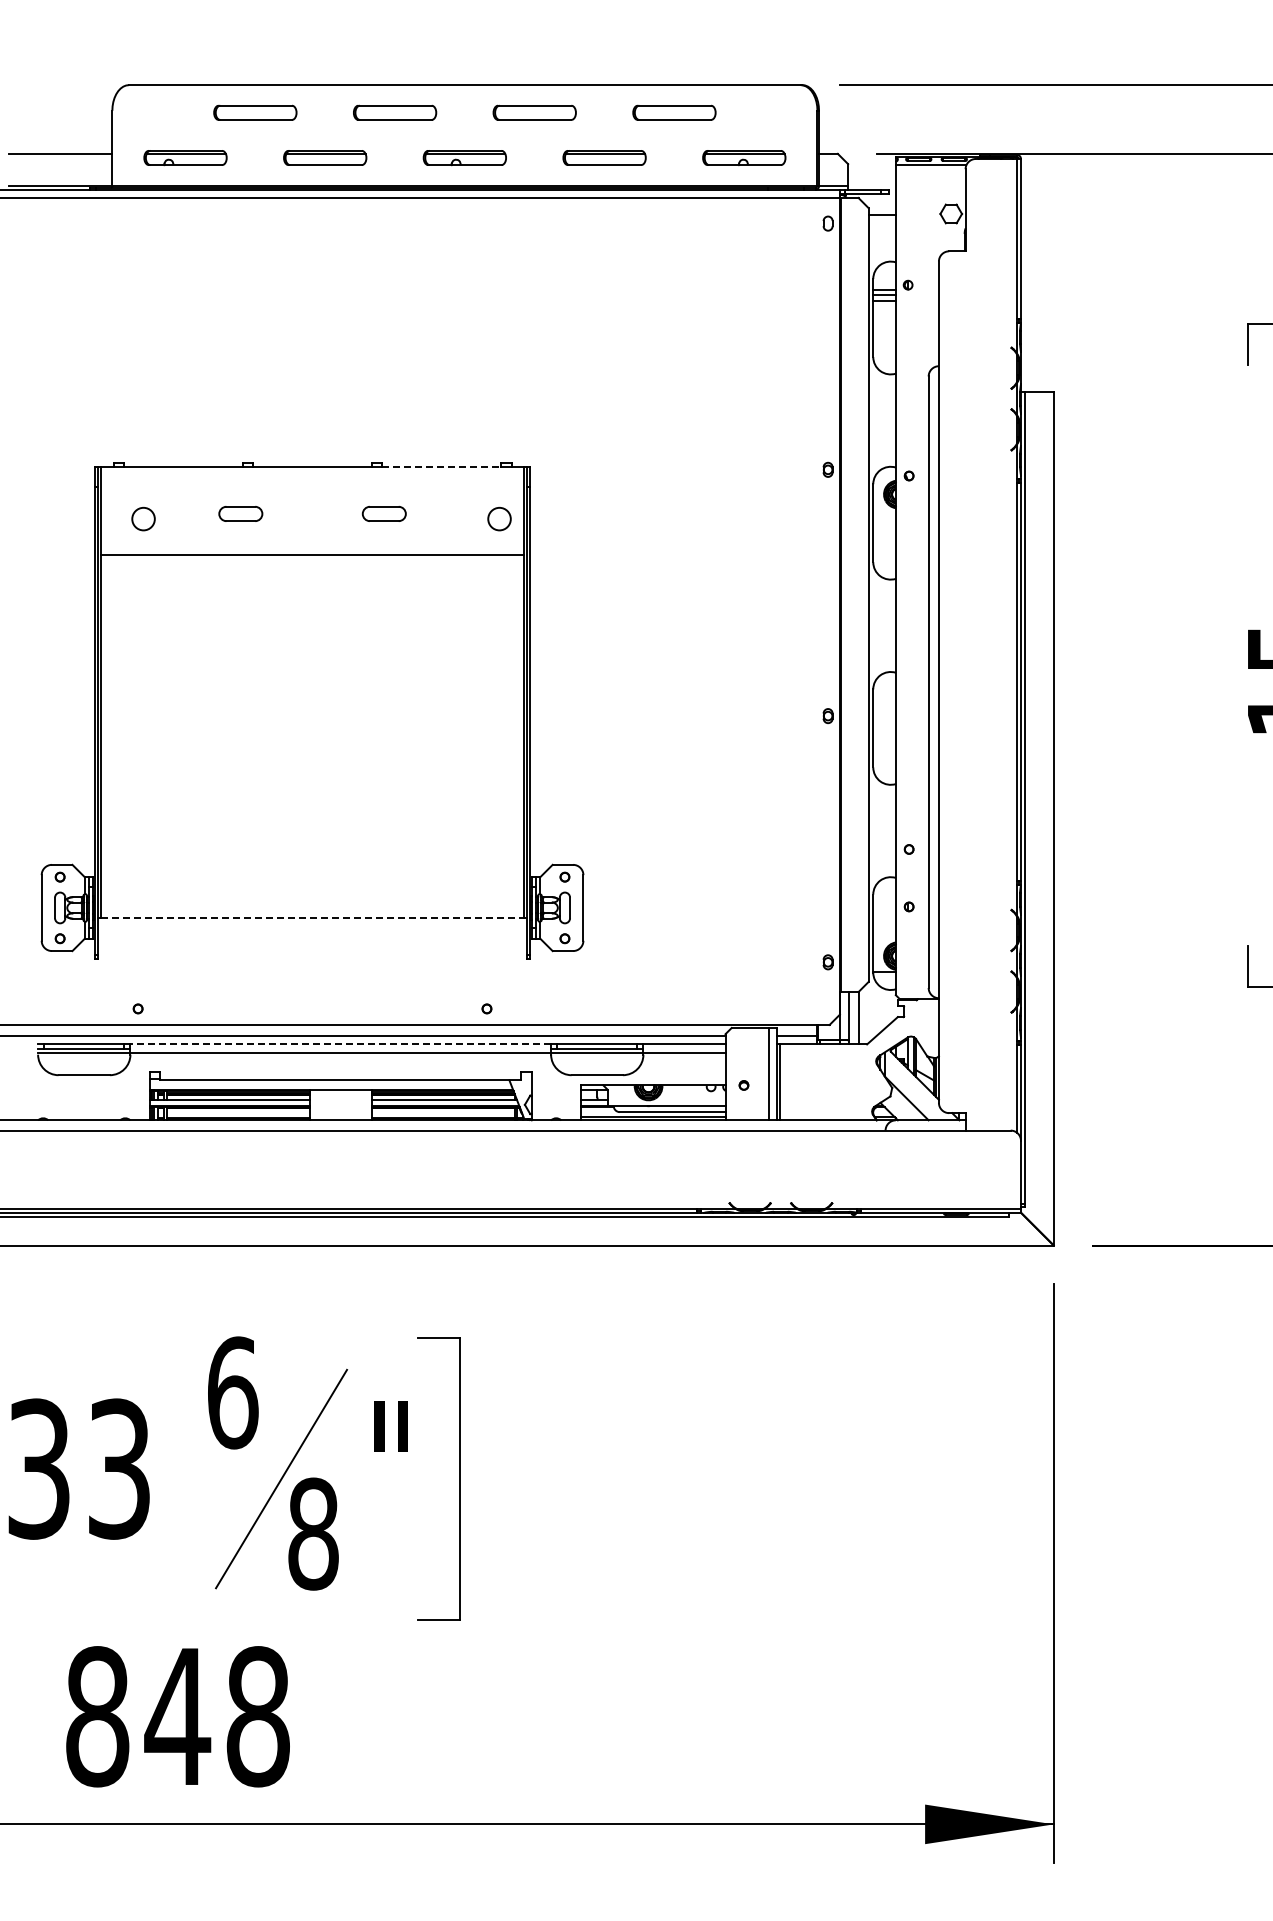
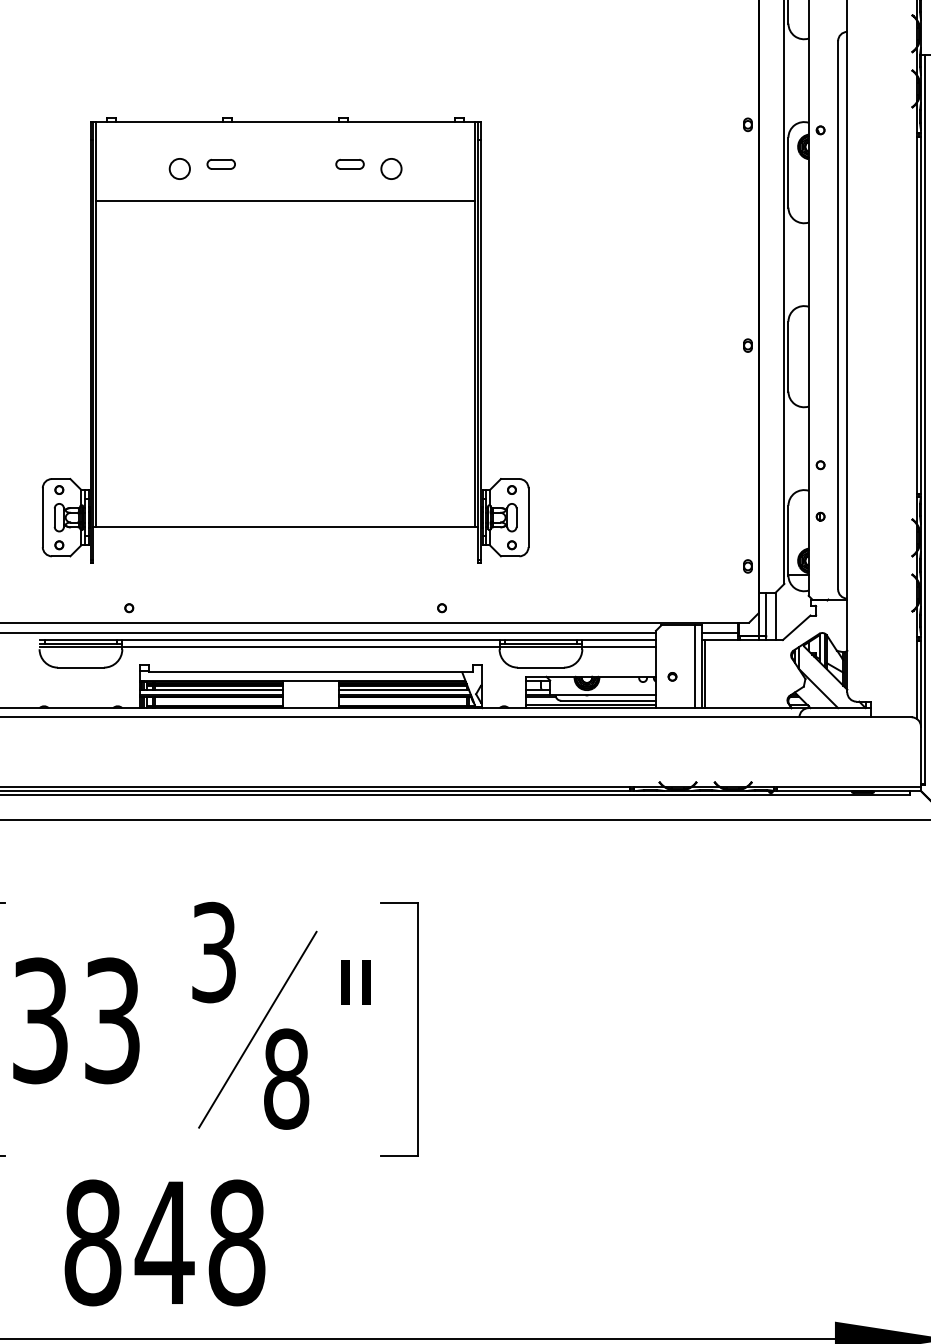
line: (441, 466) -> (401, 121), dashed -> solid
part: (240, 513) -> (221, 163), size x0.71
part: (384, 513) -> (350, 163), size x0.71
circle: (143, 518) -> (179, 168), moved
circle: (499, 518) -> (391, 168), moved
line: (313, 918) -> (286, 527), dashed -> solid
line: (340, 1044) -> (310, 640), dashed -> solid
text: (233, 1392) -> (214, 952), 6 -> 3

